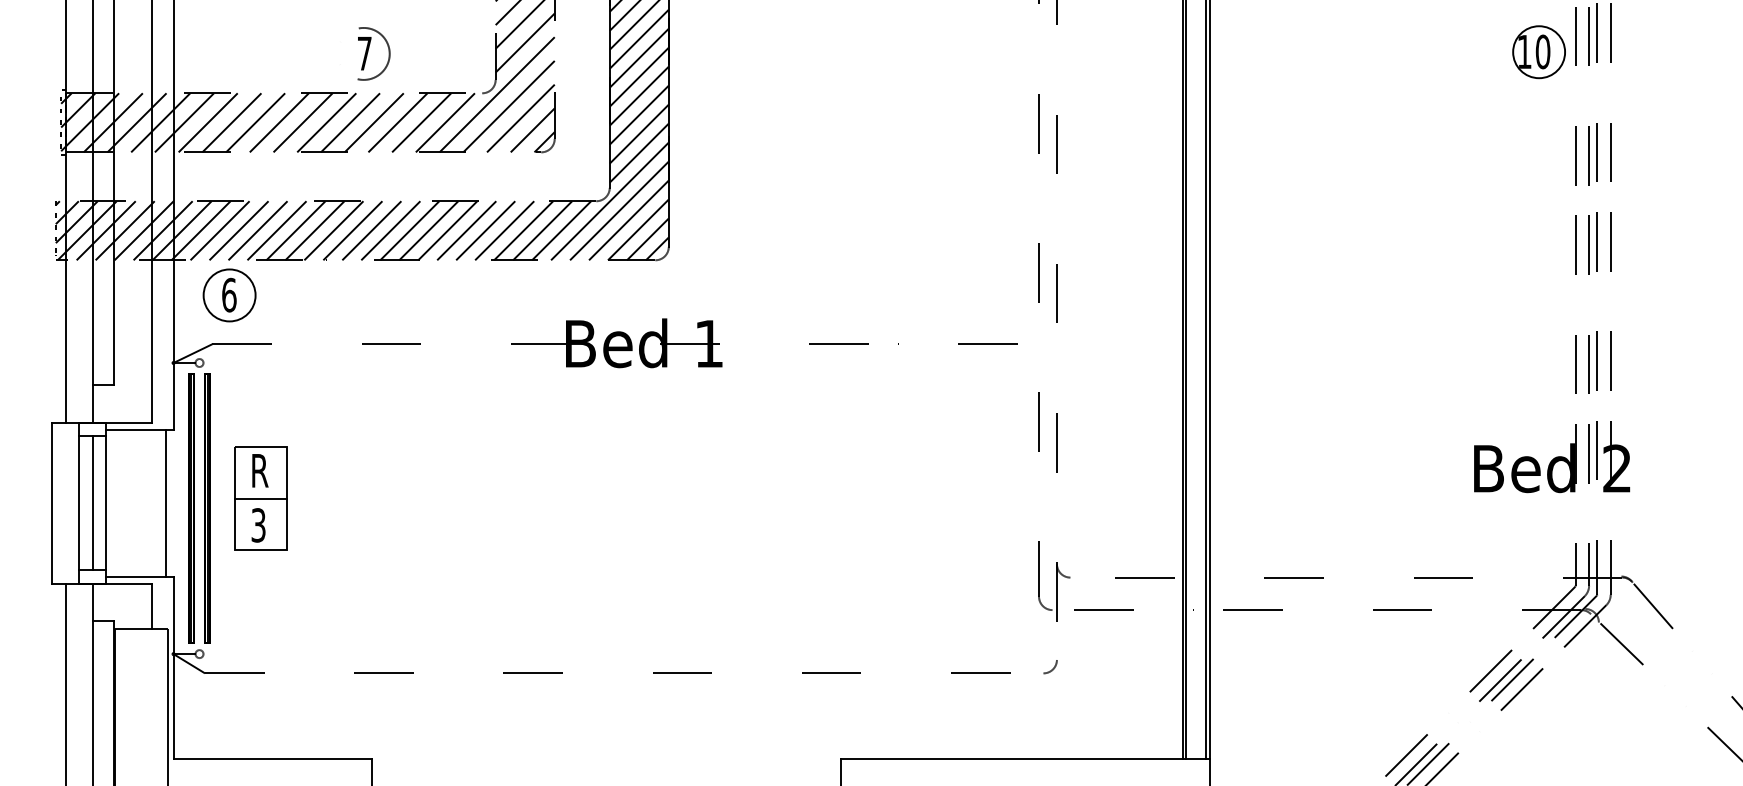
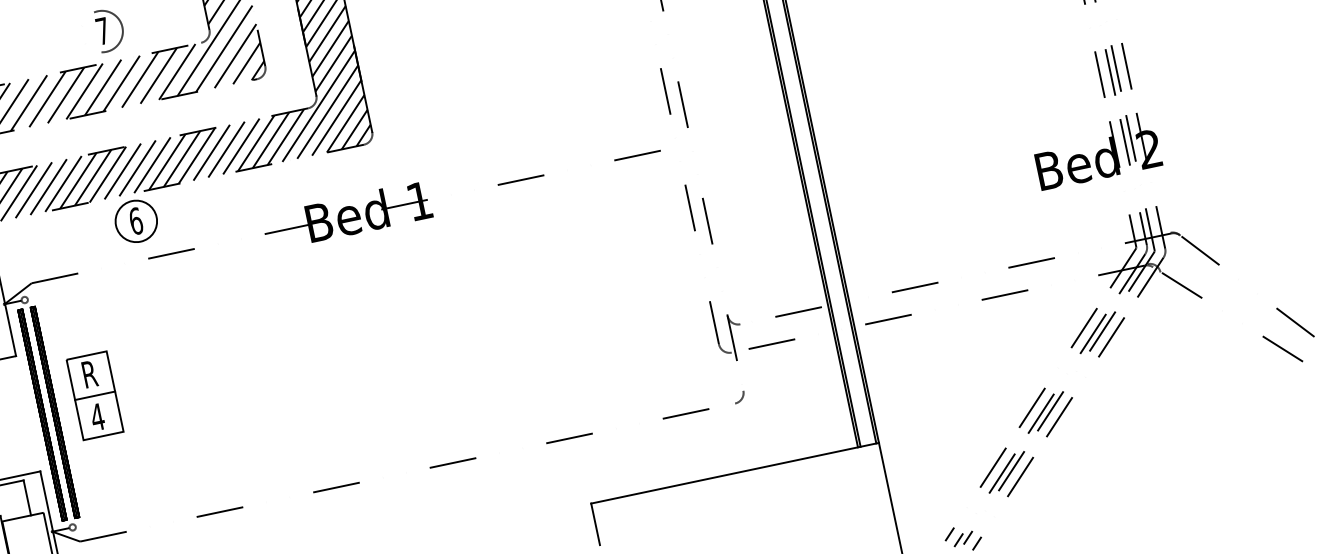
part: (229, 295) -> (136, 221), moved
line: (165, 503) -> (21, 415), removed
text: (258, 525) -> (97, 417), 3 -> 4

